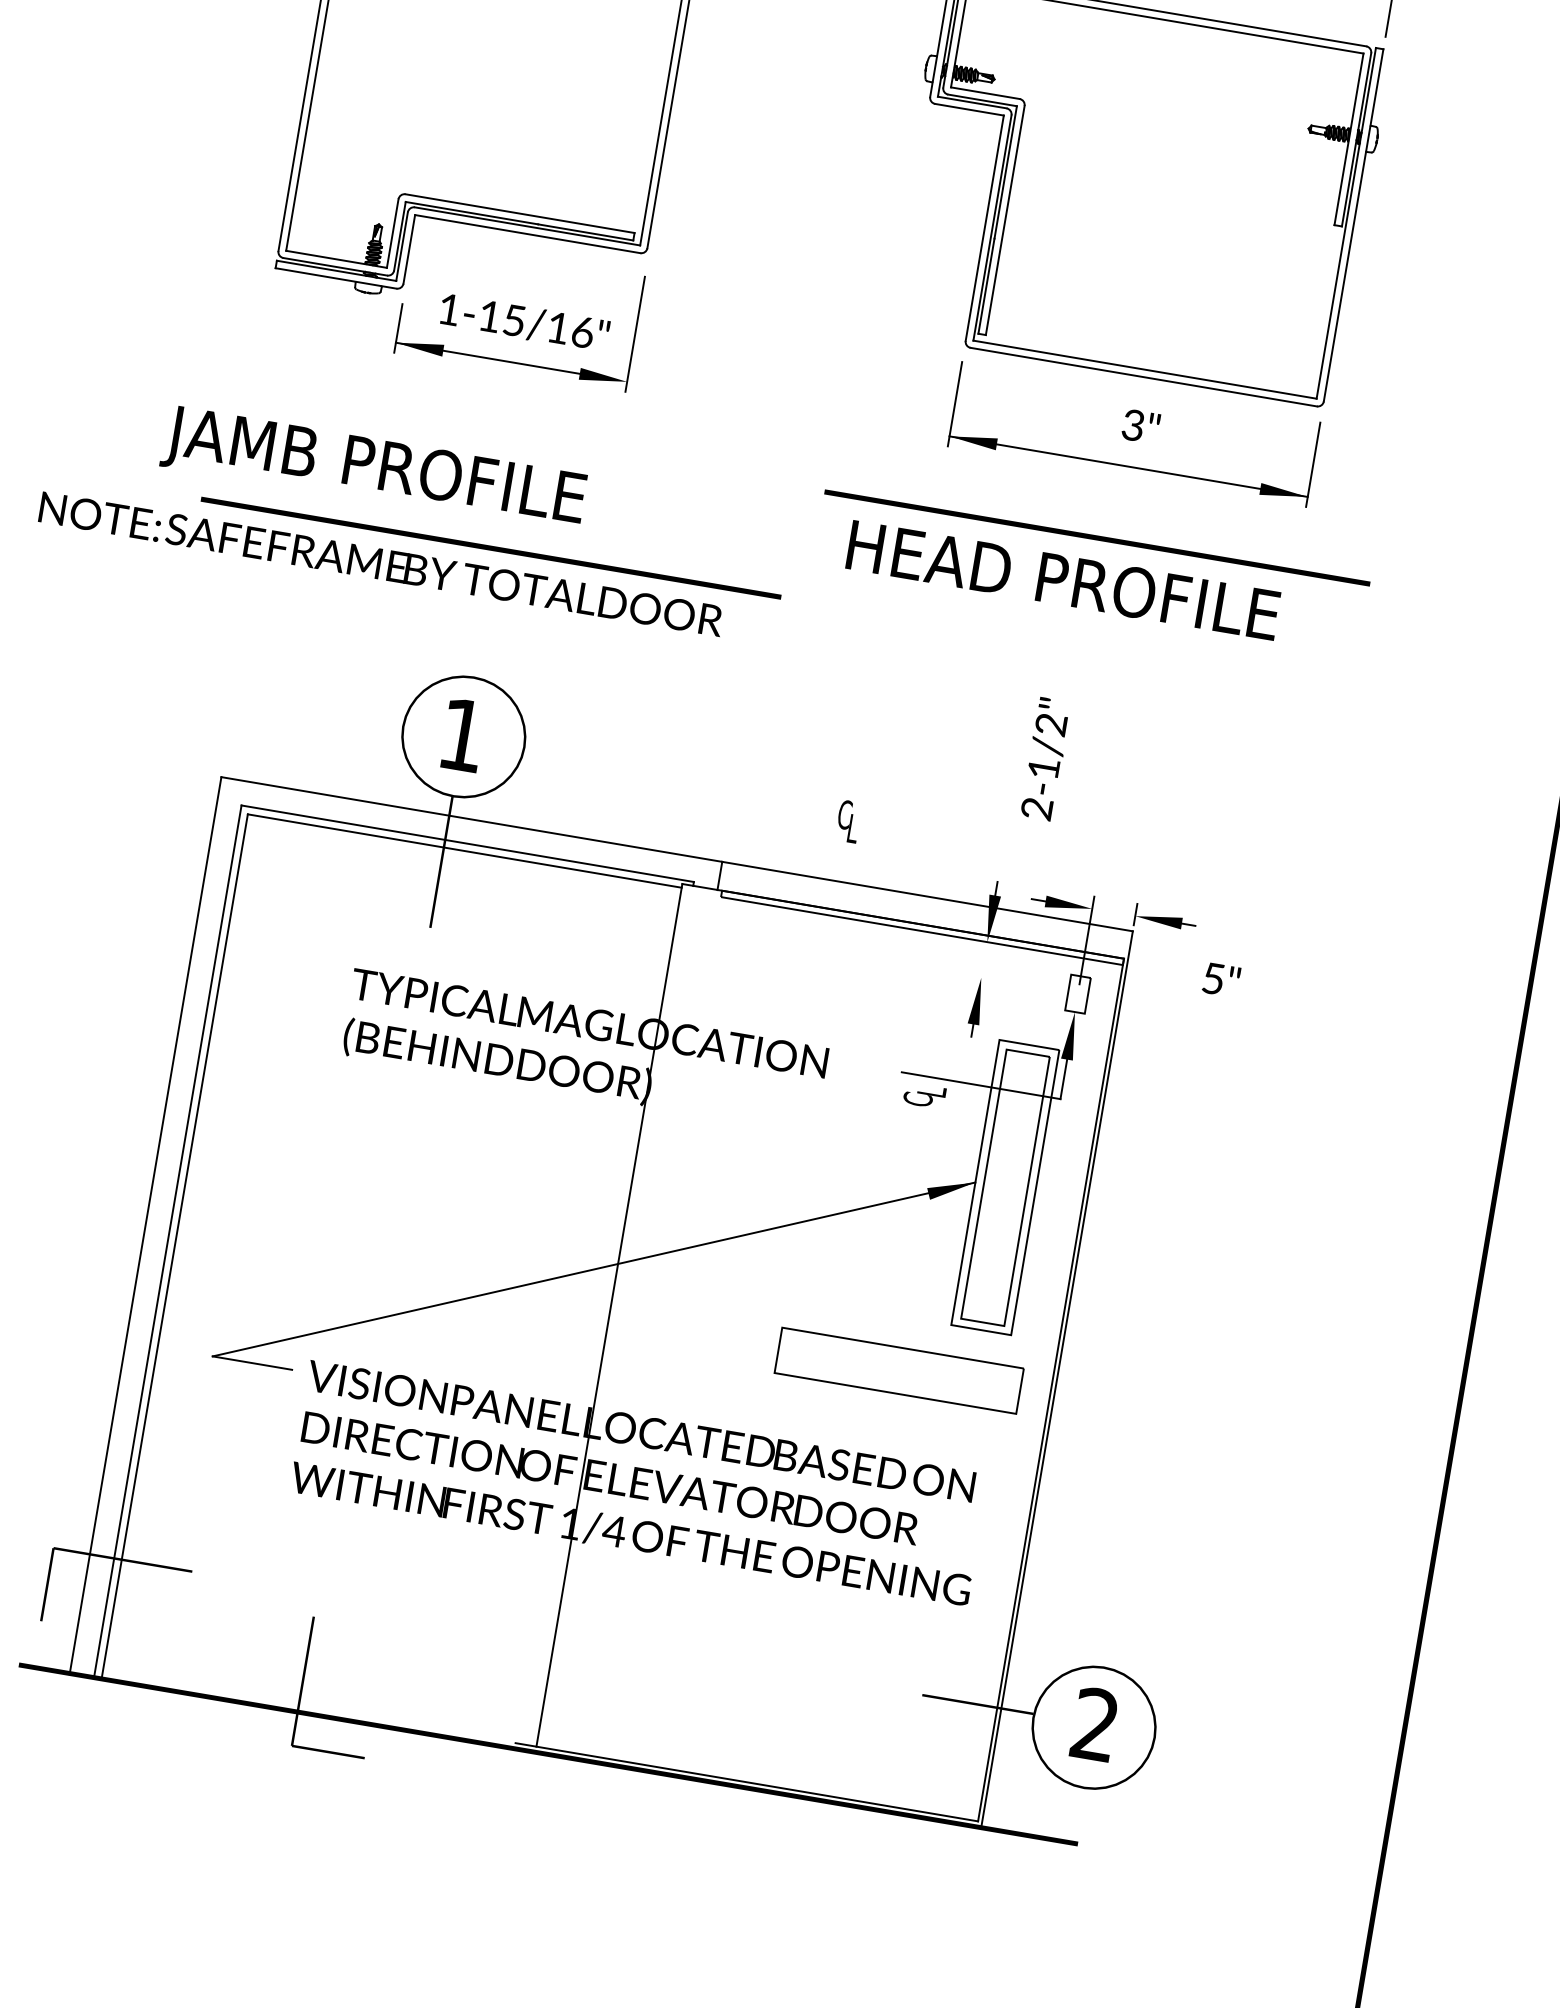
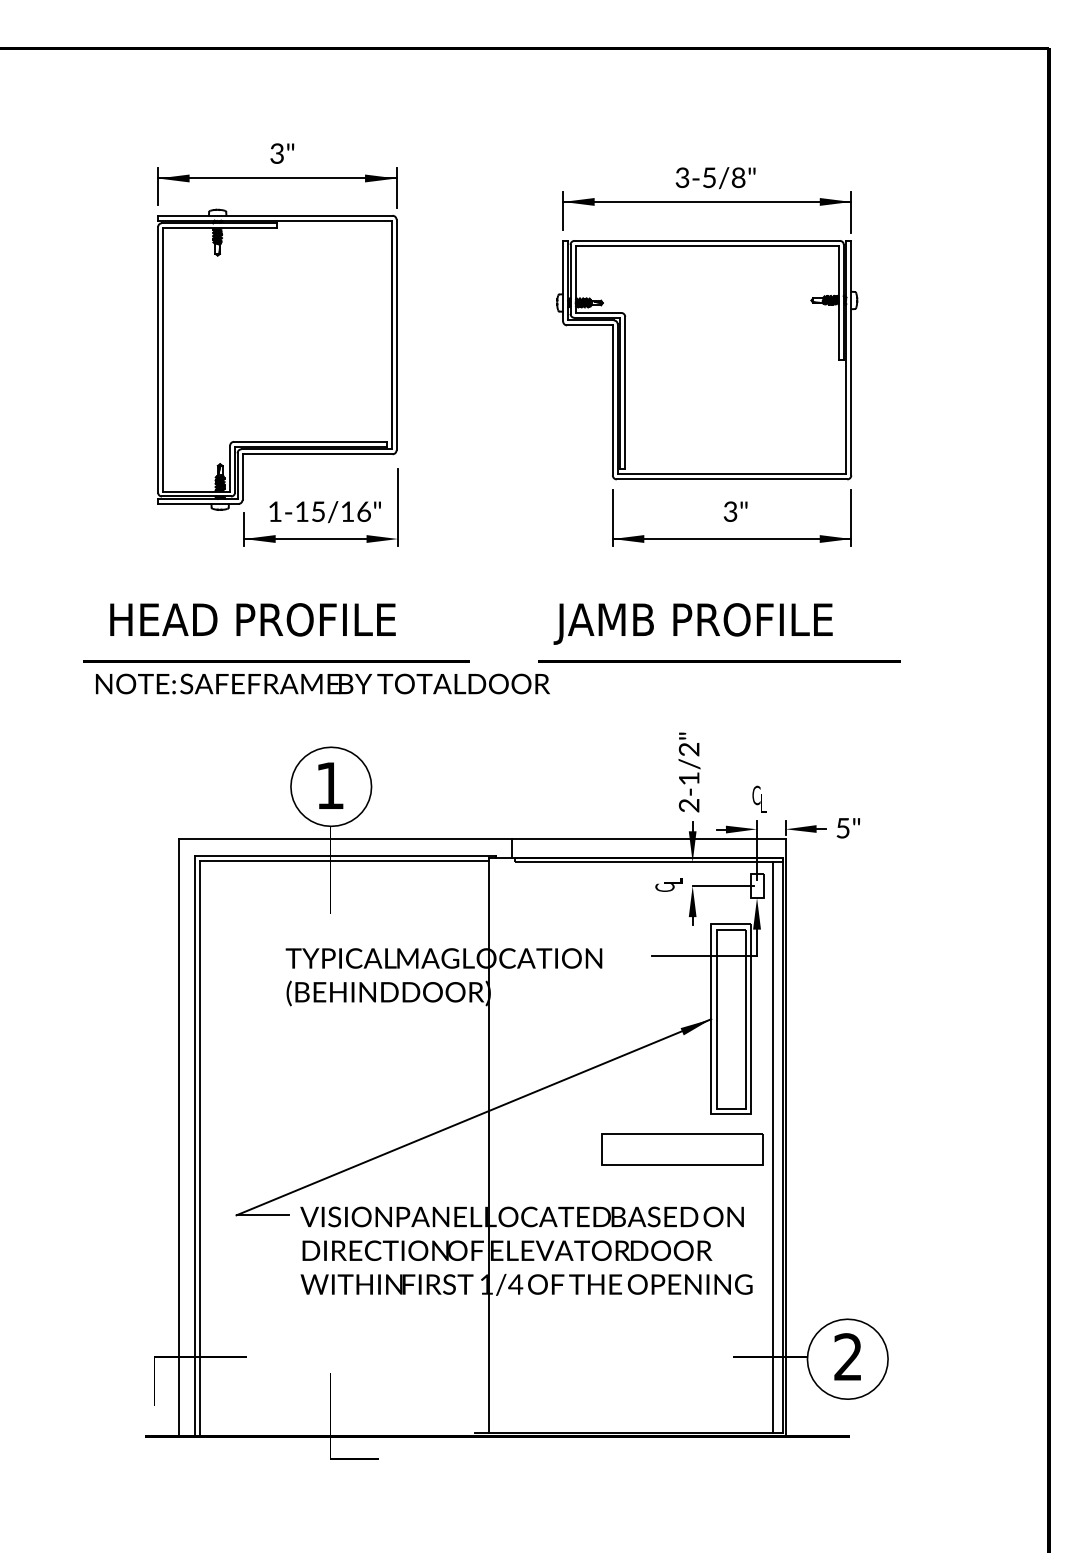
text: (382, 470) -> (249, 623), JAMB PROFILE -> HEAD PROFILE
line: (1097, 537) -> (719, 661), moved
line: (491, 548) -> (276, 661), moved
text: (380, 563) -> (322, 683), moved
text: (1058, 585) -> (699, 623), HEAD PROFILE -> JAMB PROFILE
text: (1045, 759) -> (689, 772), moved
text: (848, 820) -> (759, 798), moved
text: (1220, 980) -> (847, 828), moved
line: (1026, 986) -> (722, 886), added
text: (924, 1095) -> (668, 884), moved
line: (1034, 1390) -> (772, 1147), added

